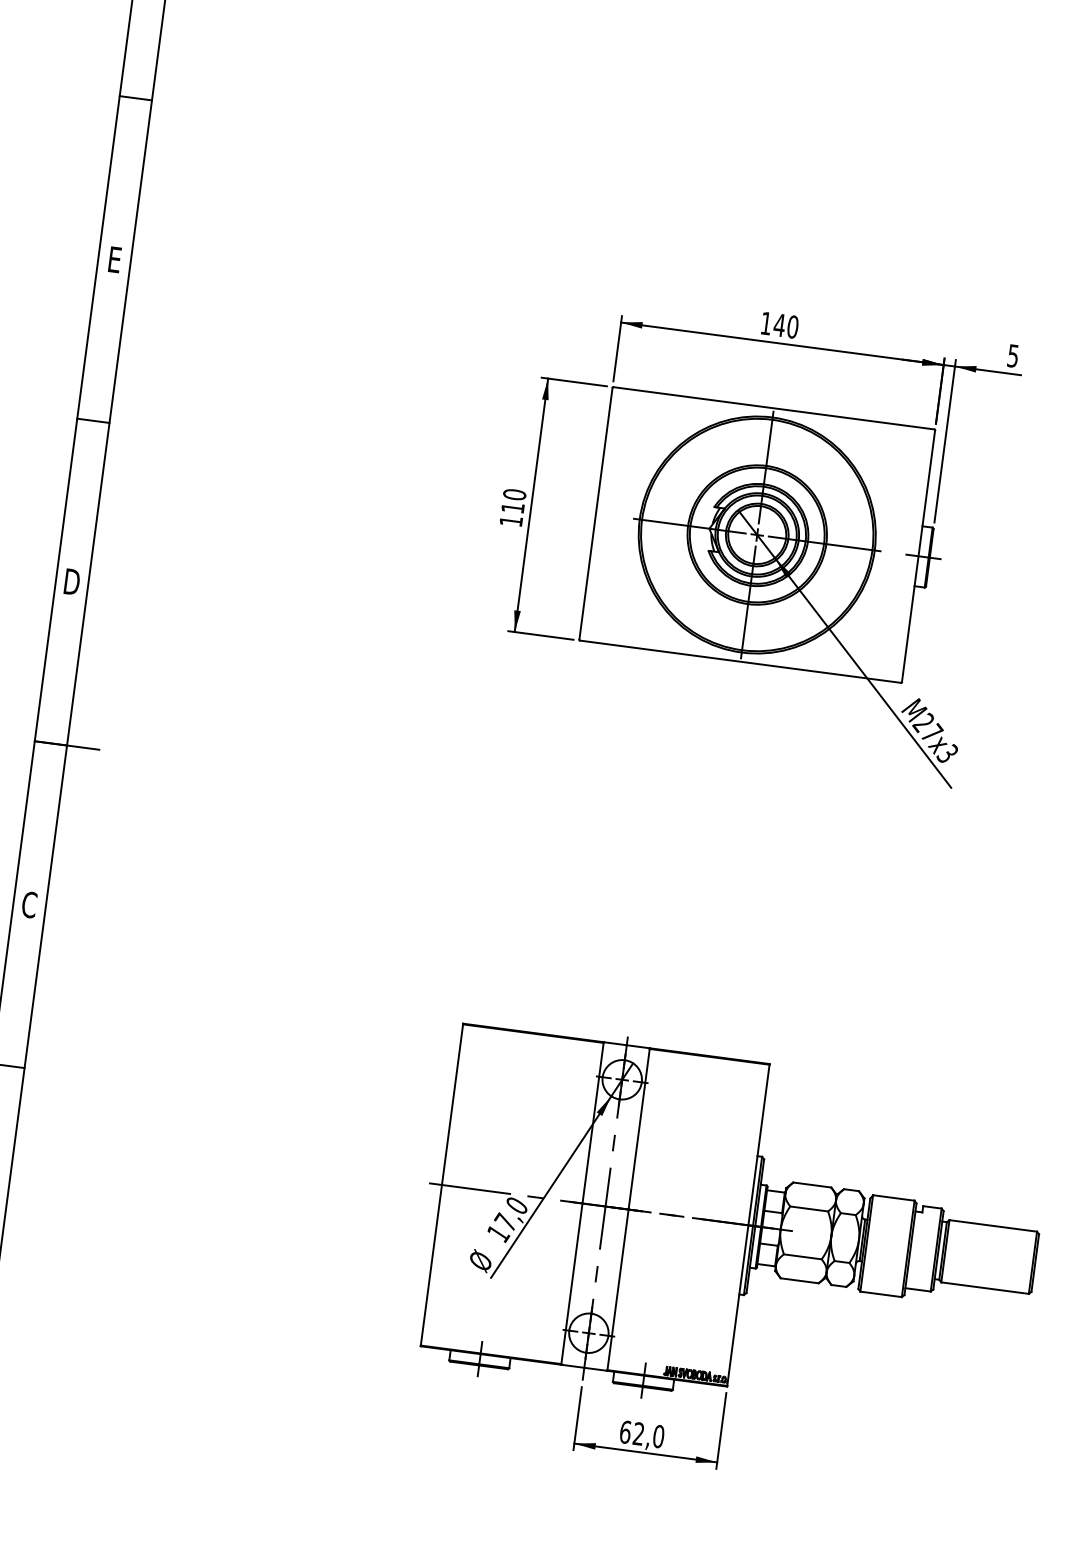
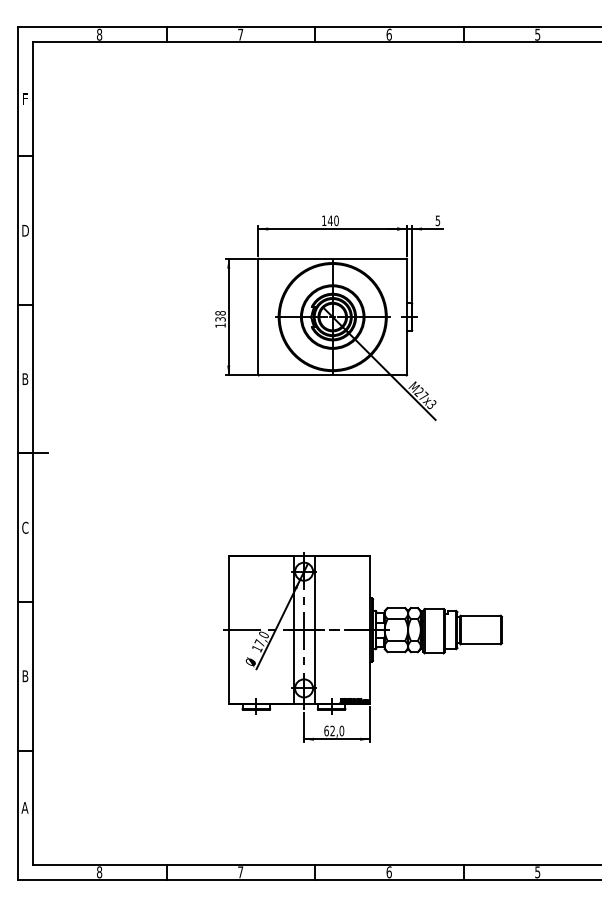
text: (114, 259) -> (25, 230), E -> D
text: (513, 499) -> (220, 315), 110 -> 138
text: (72, 580) -> (25, 378), D -> B

